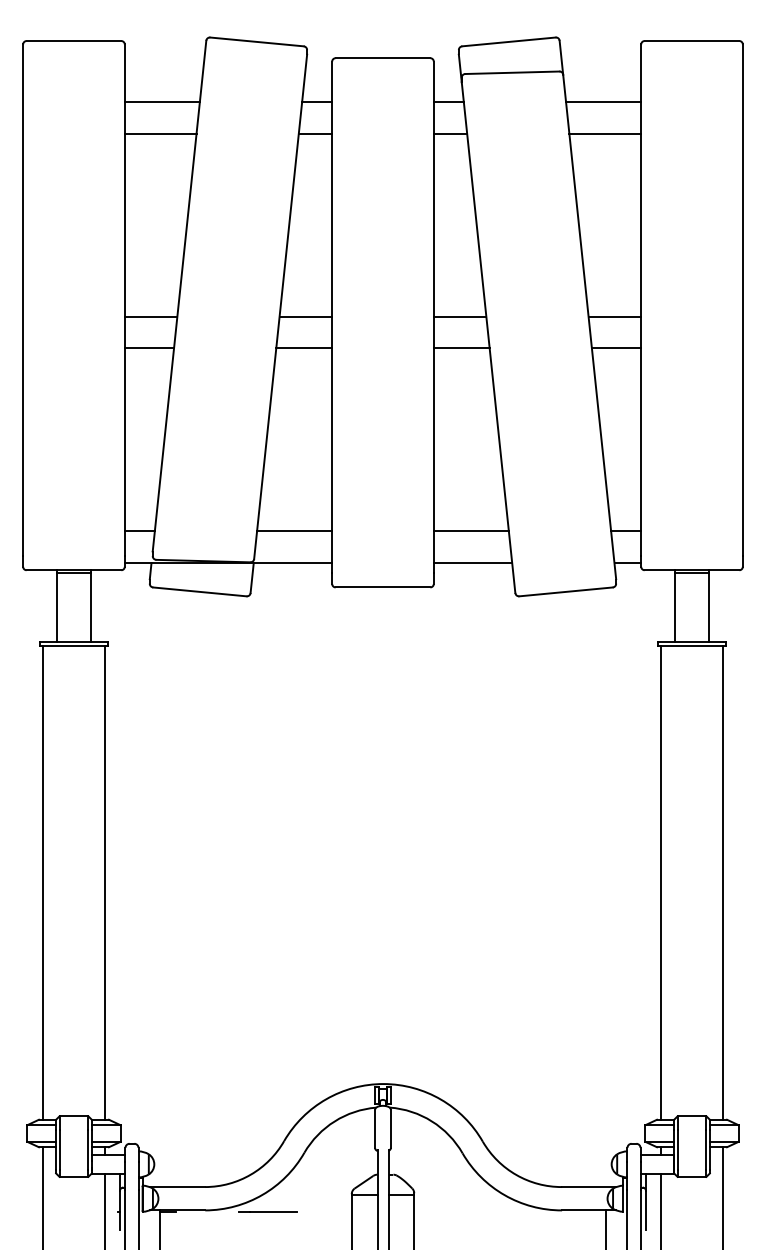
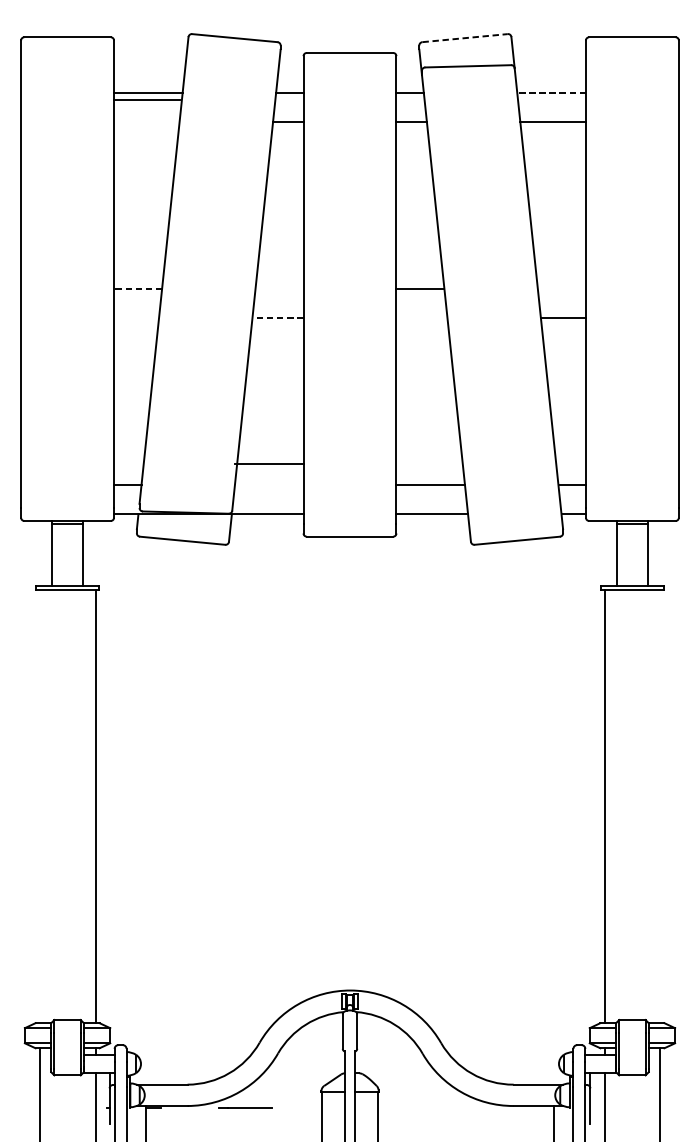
line: (508, 41) -> (464, 37), solid -> dashed
line: (603, 102) -> (551, 93), solid -> dashed
line: (160, 133) -> (146, 99), moved
line: (150, 316) -> (137, 289), solid -> dashed
line: (305, 316) -> (279, 289), removed
line: (614, 316) -> (561, 289), removed
line: (149, 348) -> (136, 318), removed
line: (304, 348) -> (278, 318), solid -> dashed
line: (461, 348) -> (421, 318), removed
line: (294, 531) -> (269, 464), moved
line: (43, 882) -> (39, 806), removed
line: (722, 882) -> (660, 806), removed

